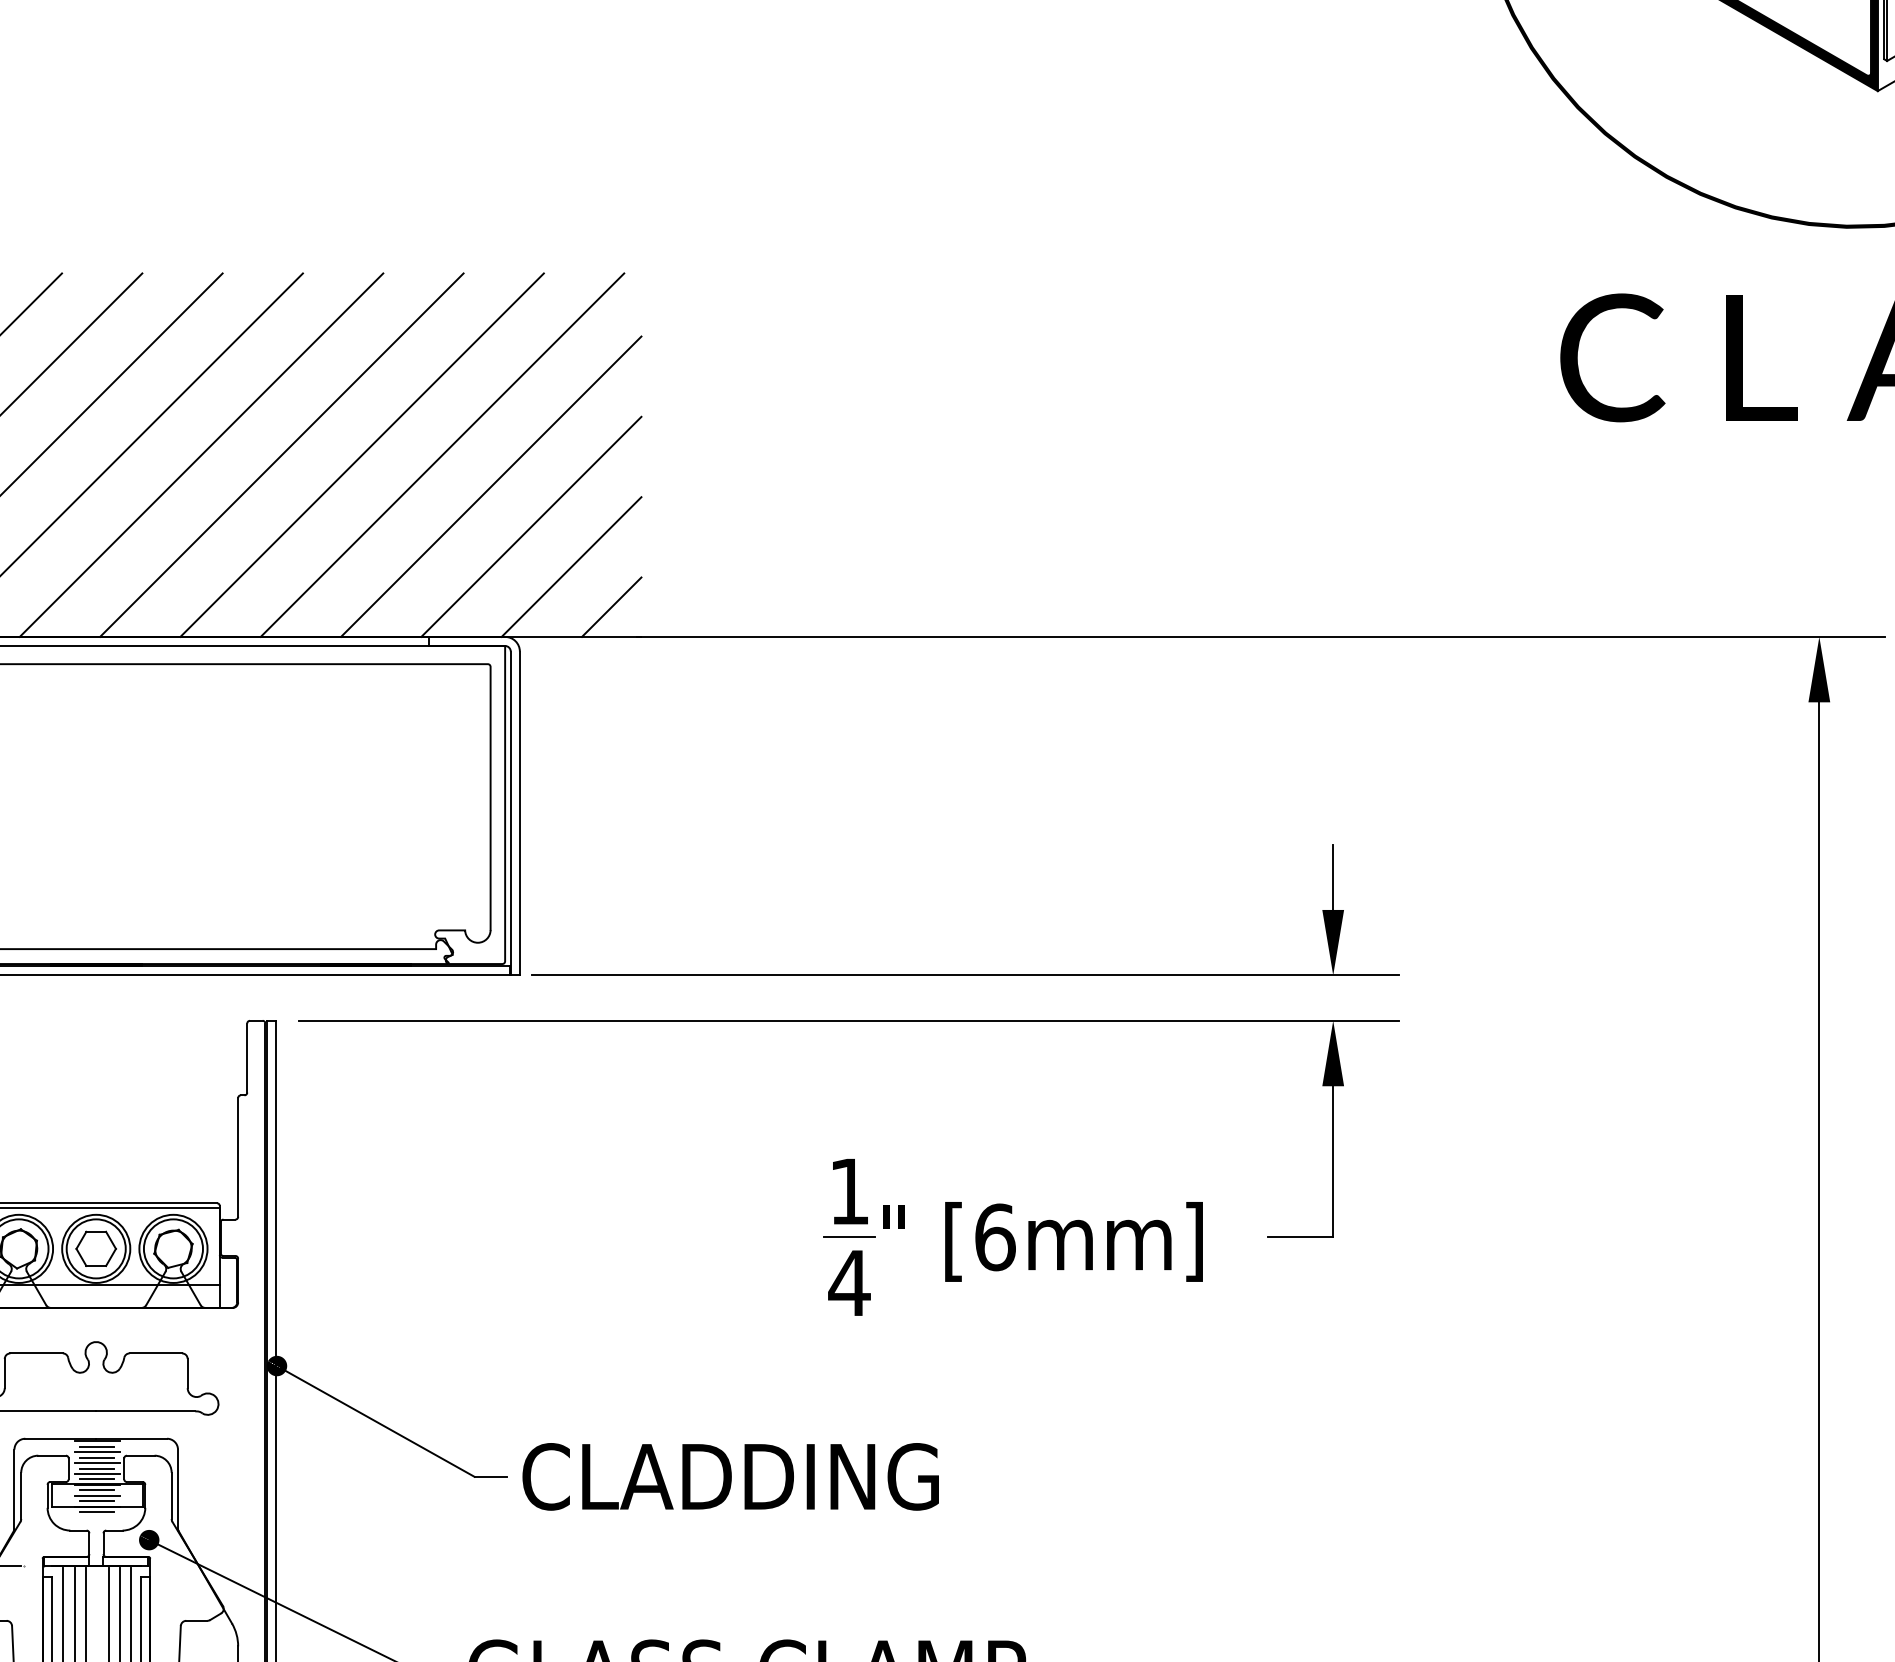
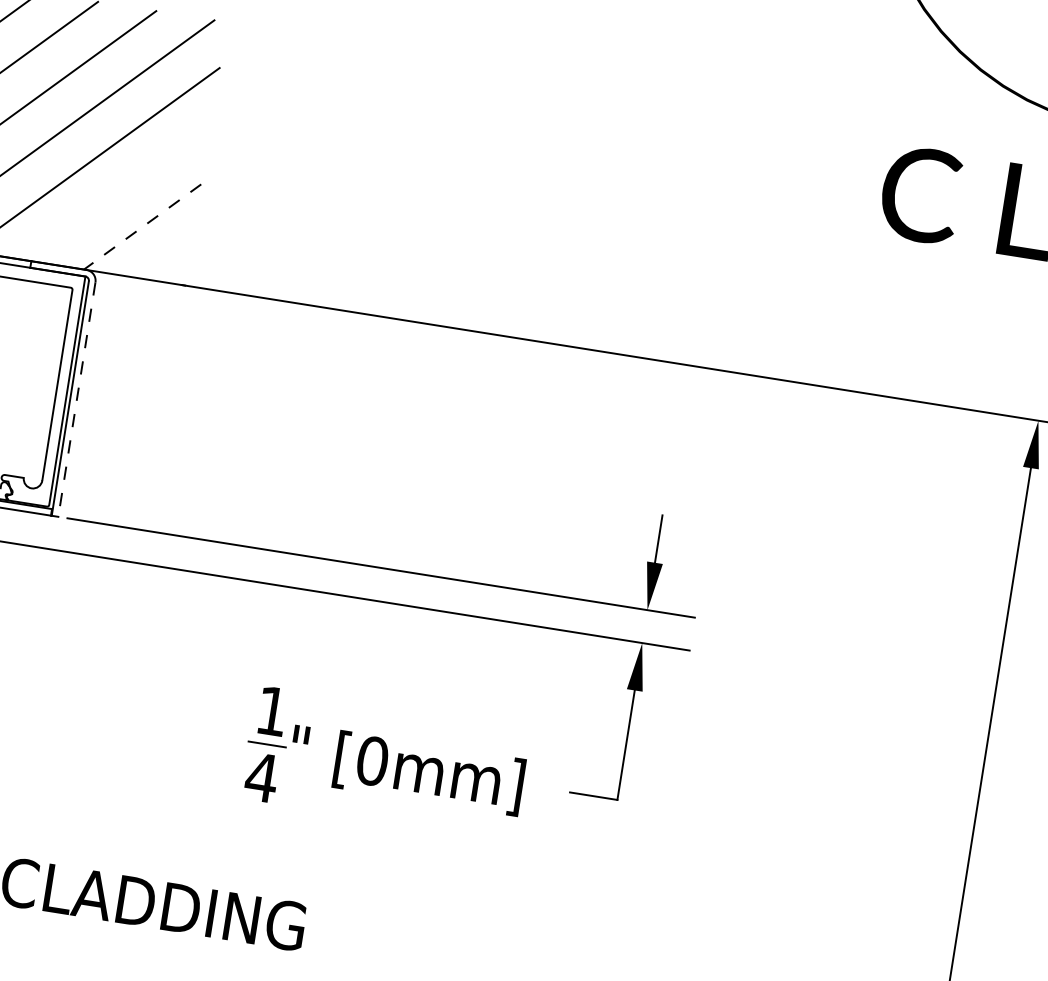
line: (531, 526) -> (118, 193), removed
line: (571, 567) -> (142, 227), solid -> dashed
line: (611, 606) -> (167, 260), removed
line: (519, 813) -> (76, 399), solid -> dashed
text: (995, 1237) -> (372, 761), [6mm] -> [0mm]

